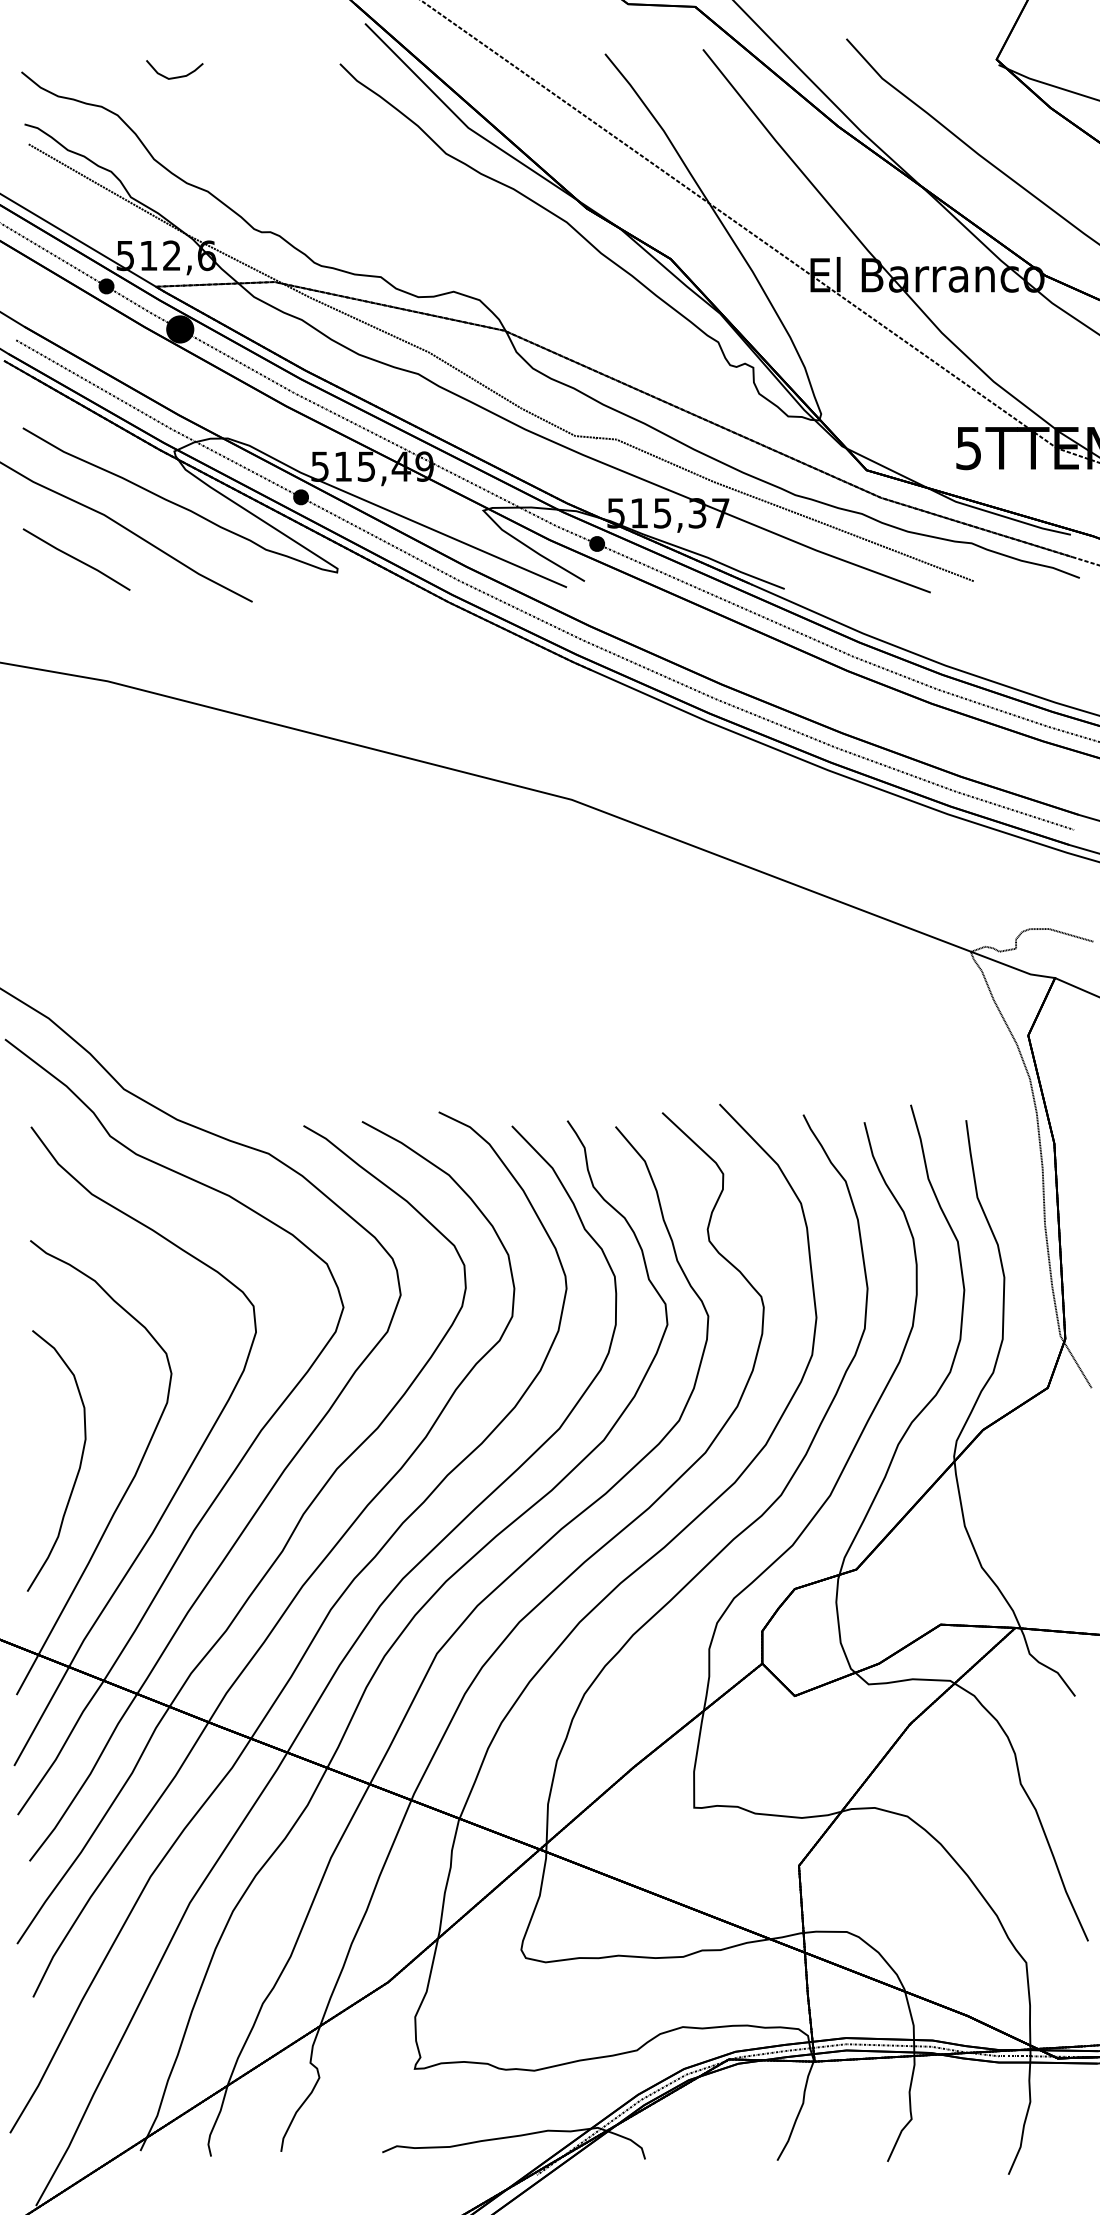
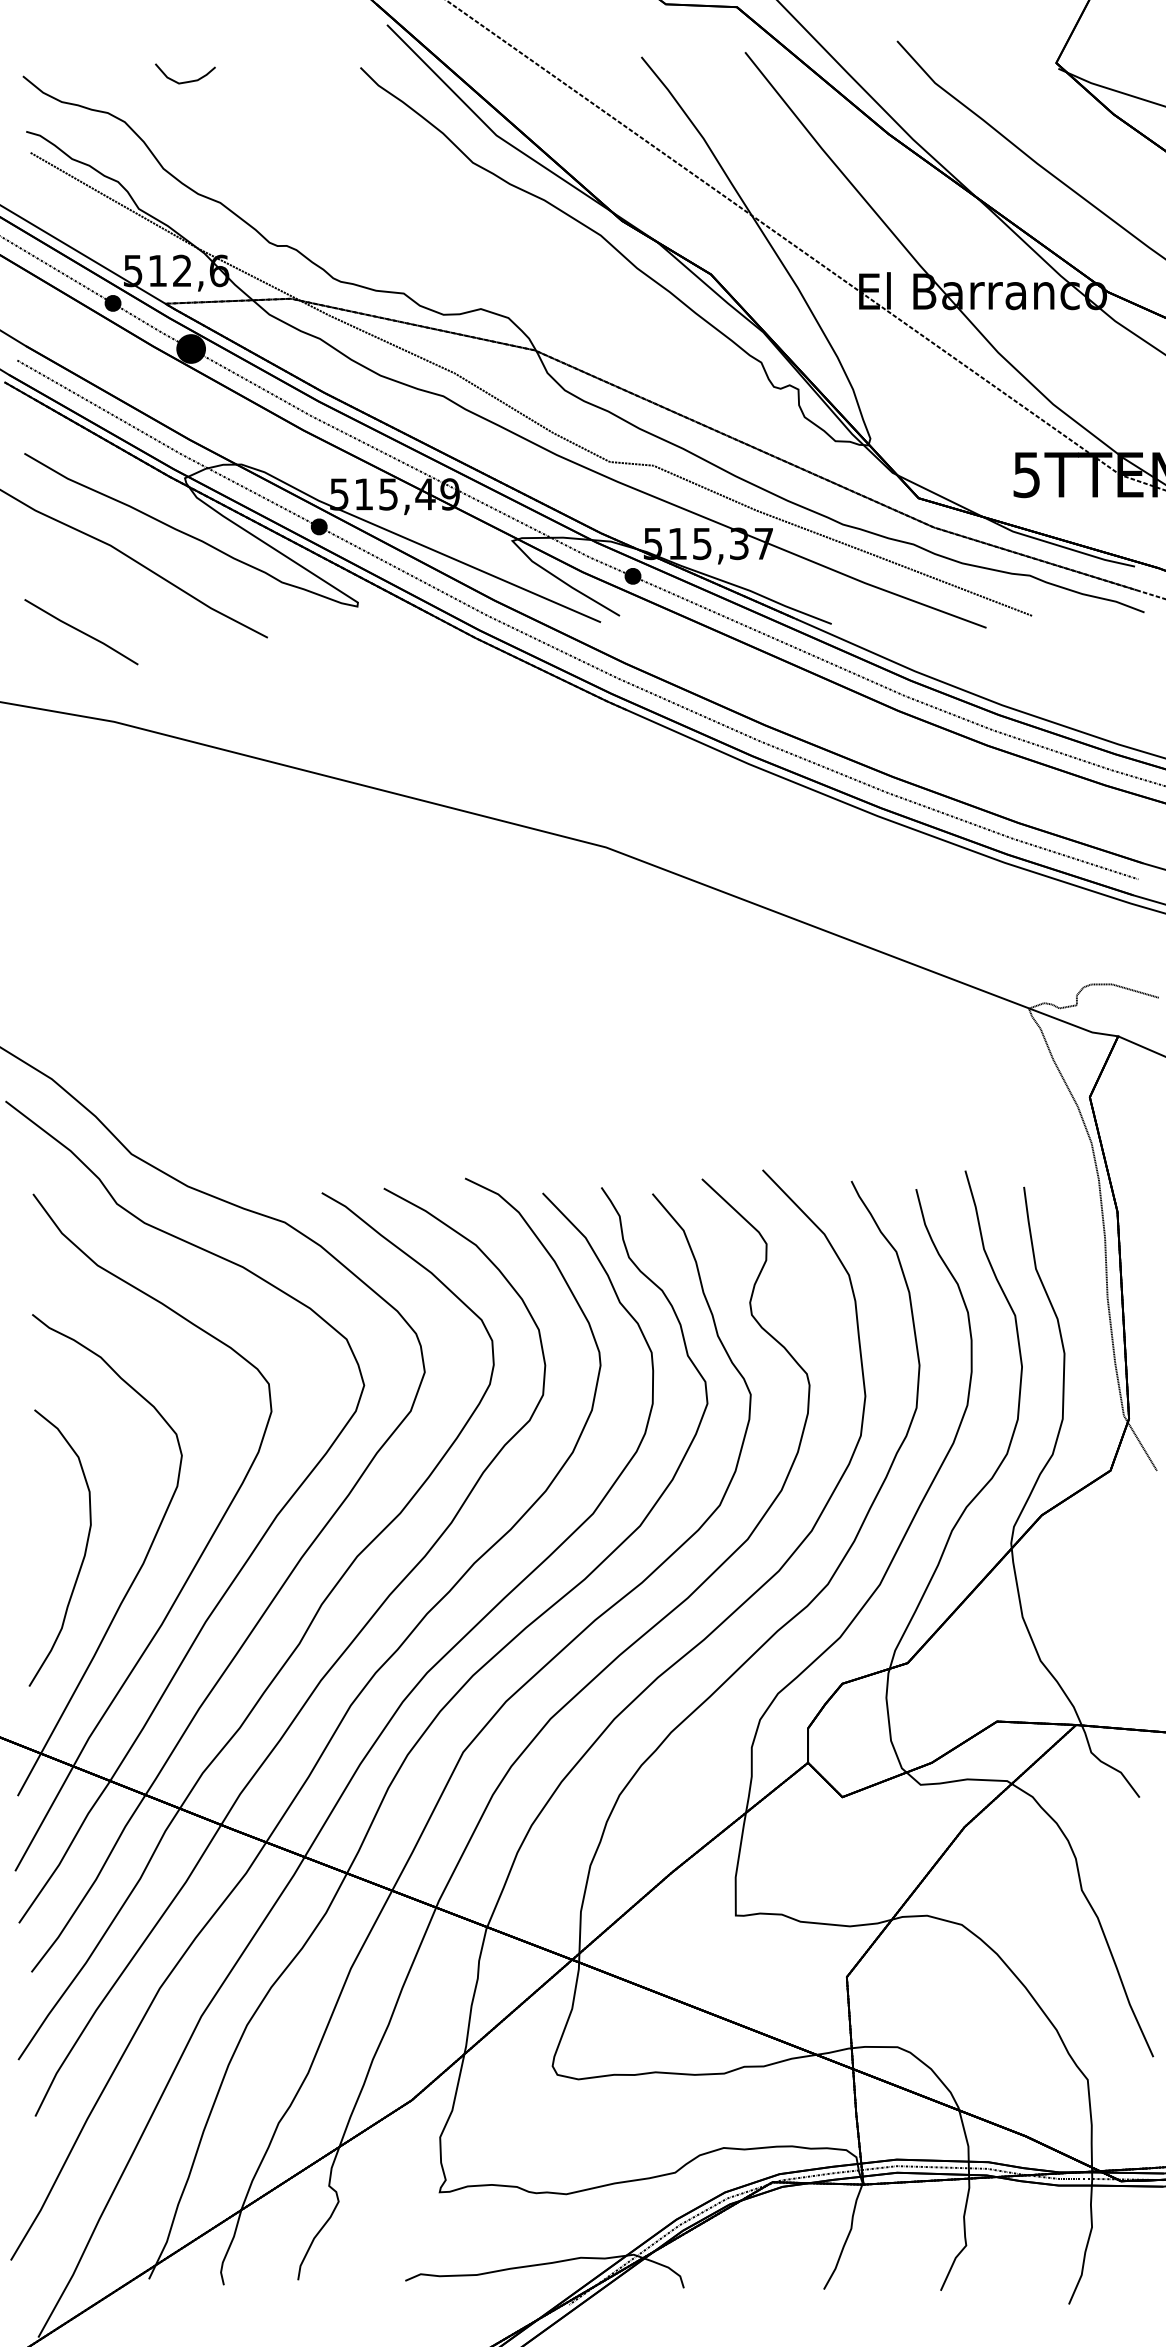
part: (76, 559) -> (81, 631), moved

